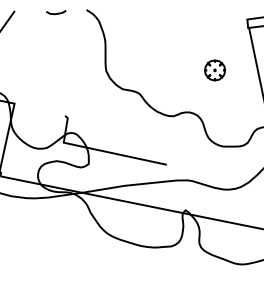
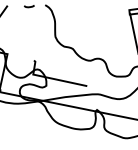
part: (215, 69) -> (112, 36), removed

